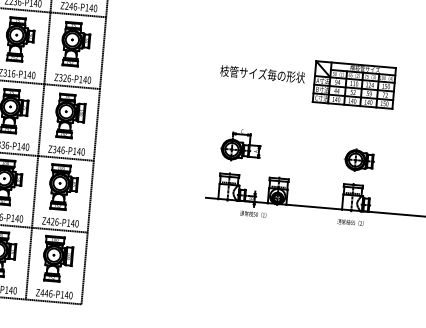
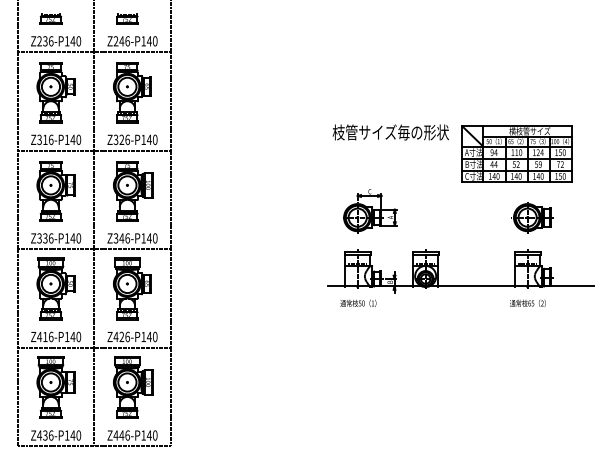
text: (262, 74) -> (390, 132), moved
part: (353, 84) -> (516, 153), moved
text: (253, 213) -> (358, 302), moved

